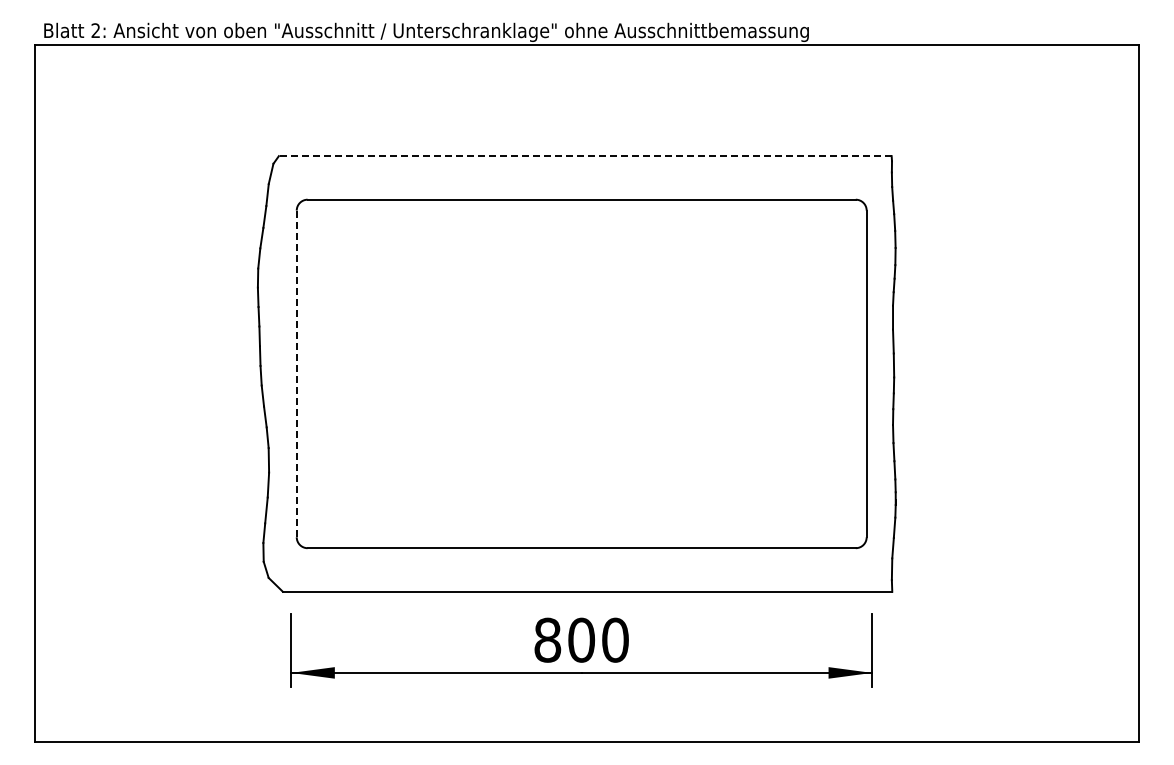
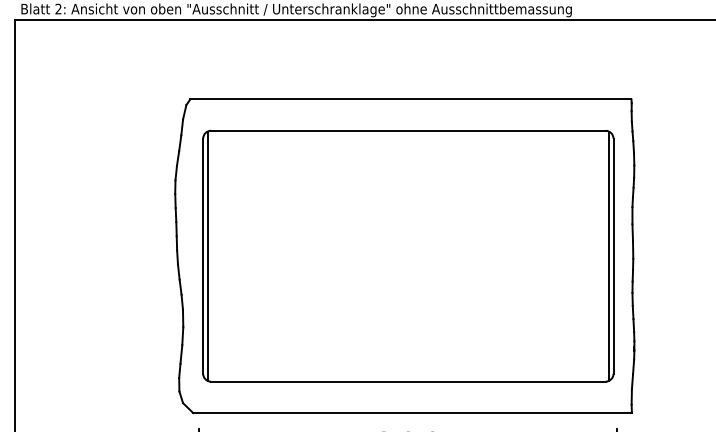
line: (584, 156) -> (410, 99), dashed -> solid
line: (296, 373) -> (203, 255), dashed -> solid
line: (302, 373) -> (207, 255), added
line: (860, 373) -> (609, 255), added

